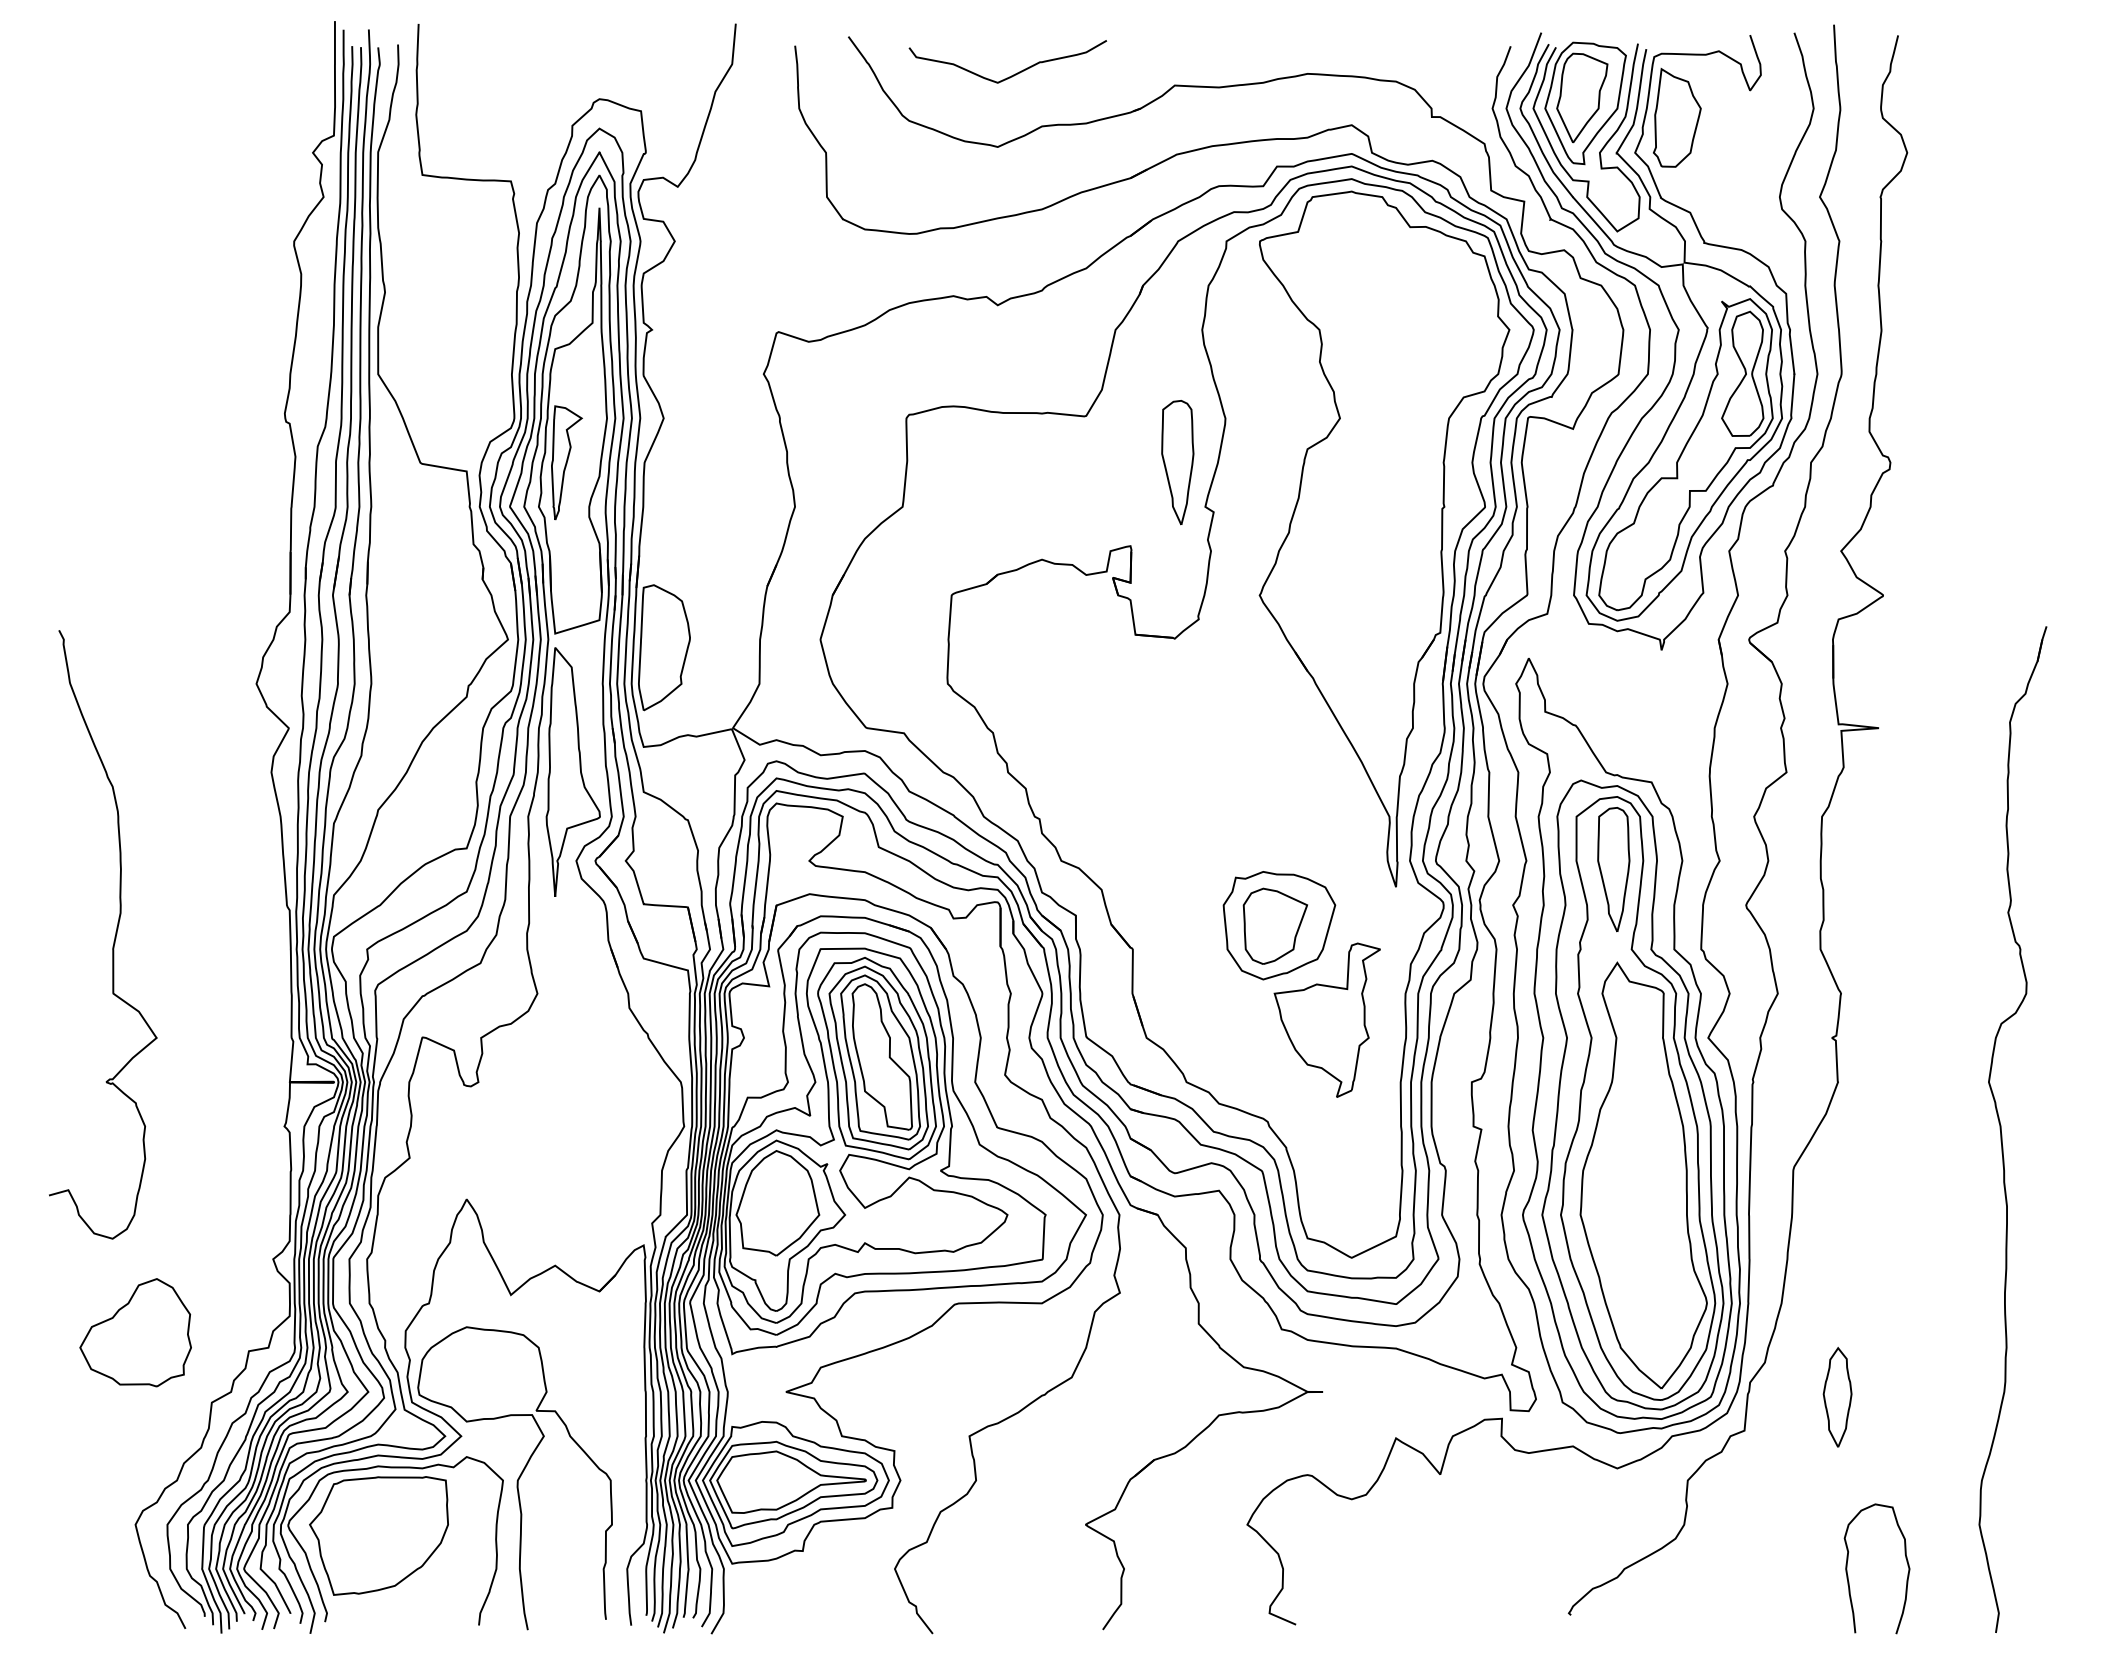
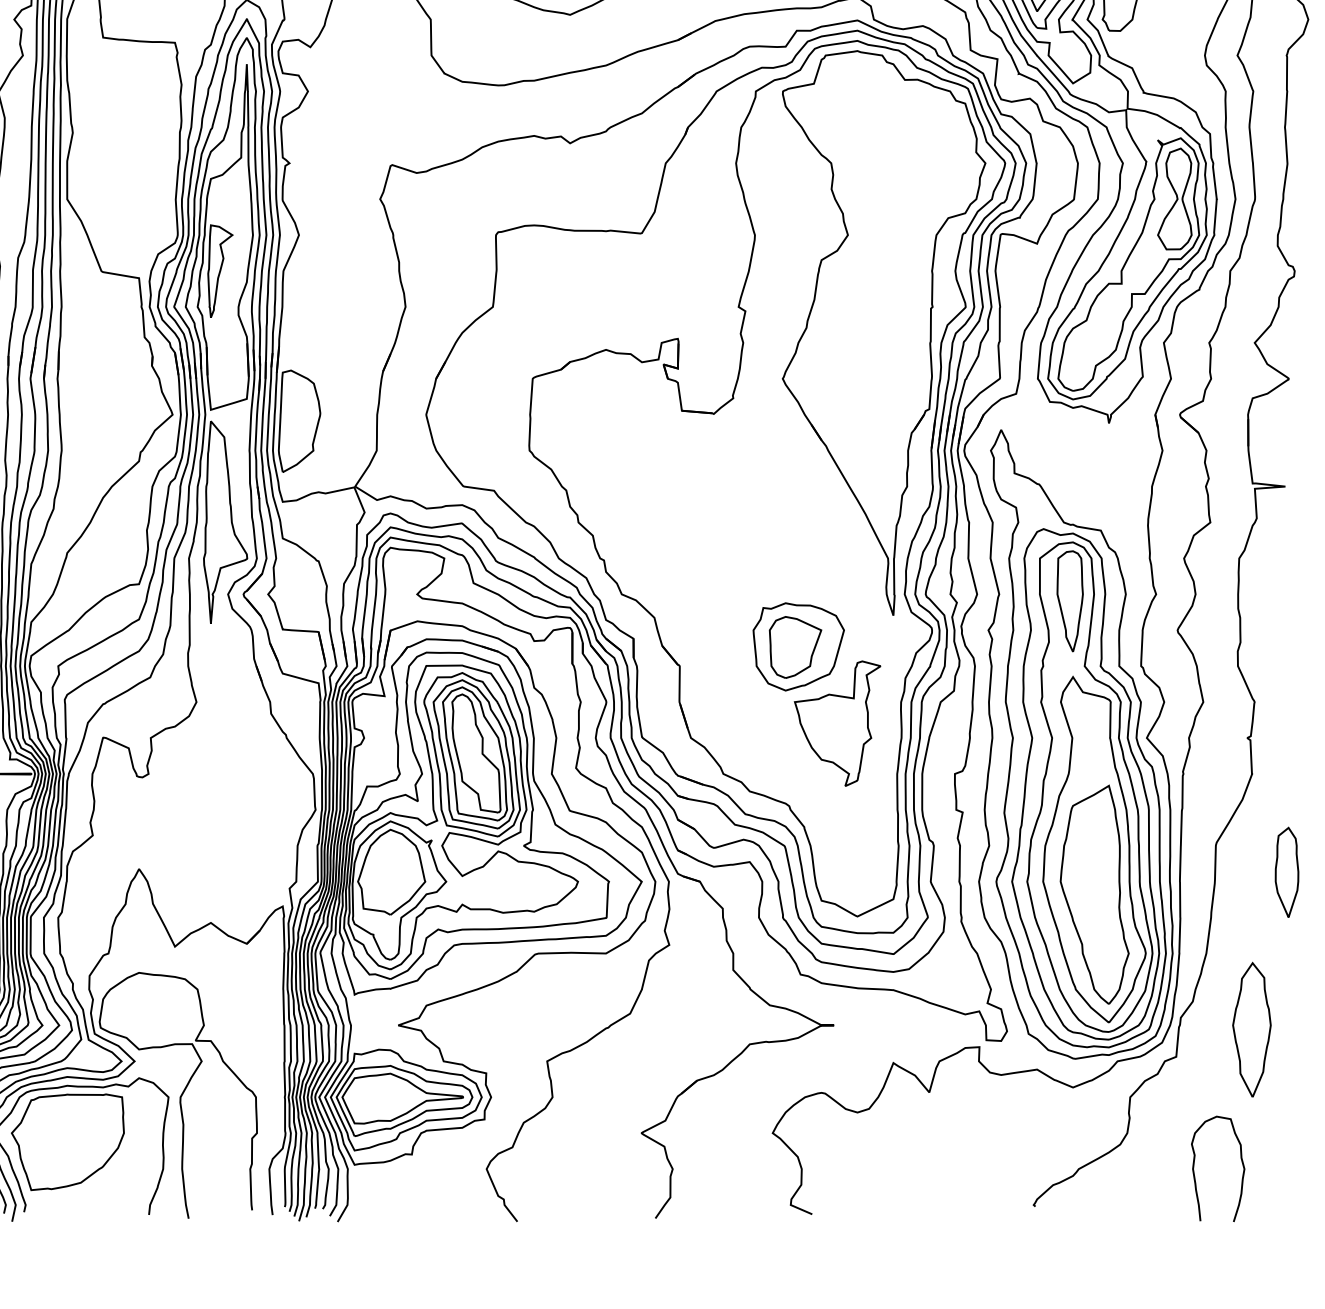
part: (1177, 462) -> (716, 270), removed
part: (1880, 1203) -> (1286, 872), added
part: (1643, 1230) -> (1094, 894), added
part: (1837, 1397) -> (1251, 1029), size x1.67
curve: (1848, 1575) -> (1194, 1174), moved

